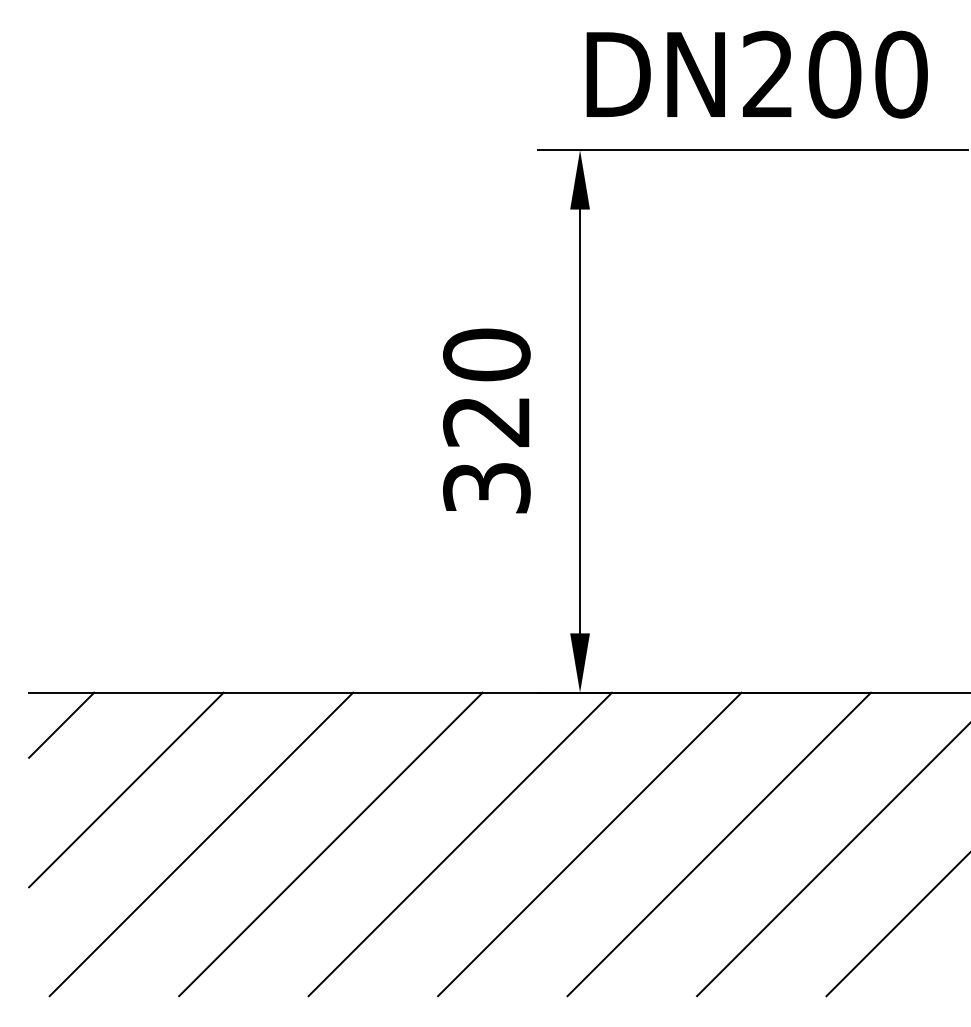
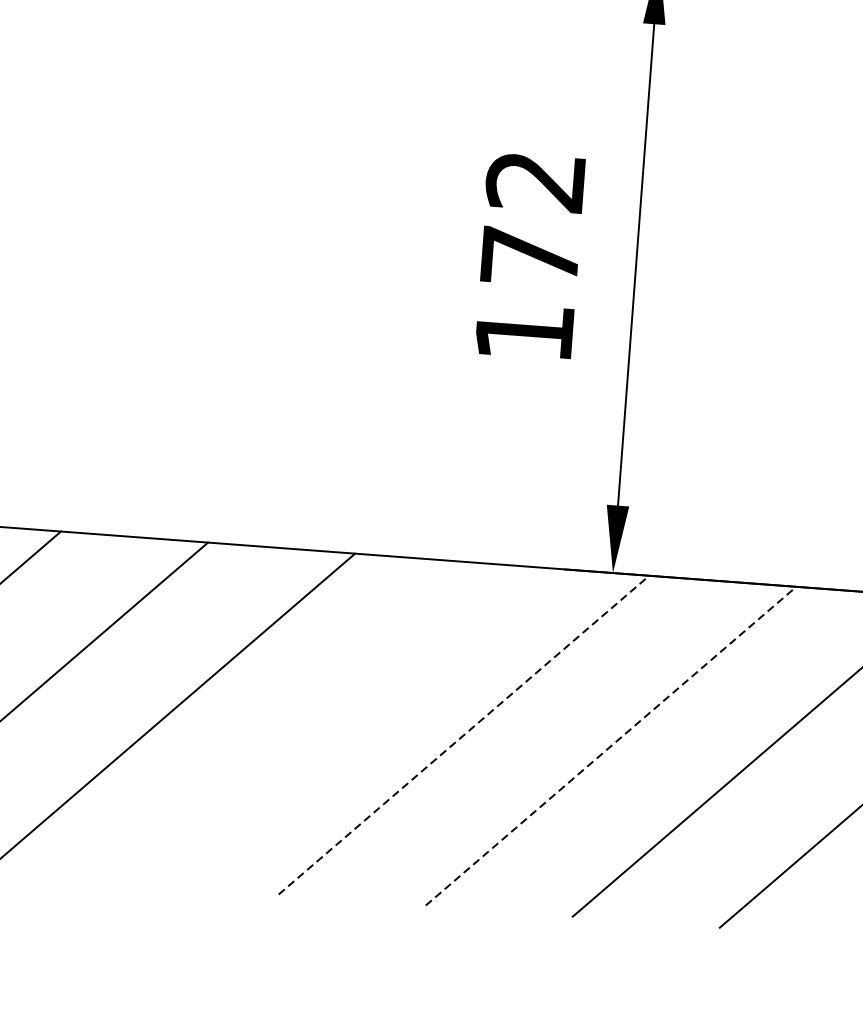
text: (486, 420) -> (529, 255), 320 -> 172
line: (330, 844) -> (316, 724), removed
line: (460, 844) -> (464, 735), solid -> dashed
line: (589, 844) -> (610, 746), solid -> dashed

